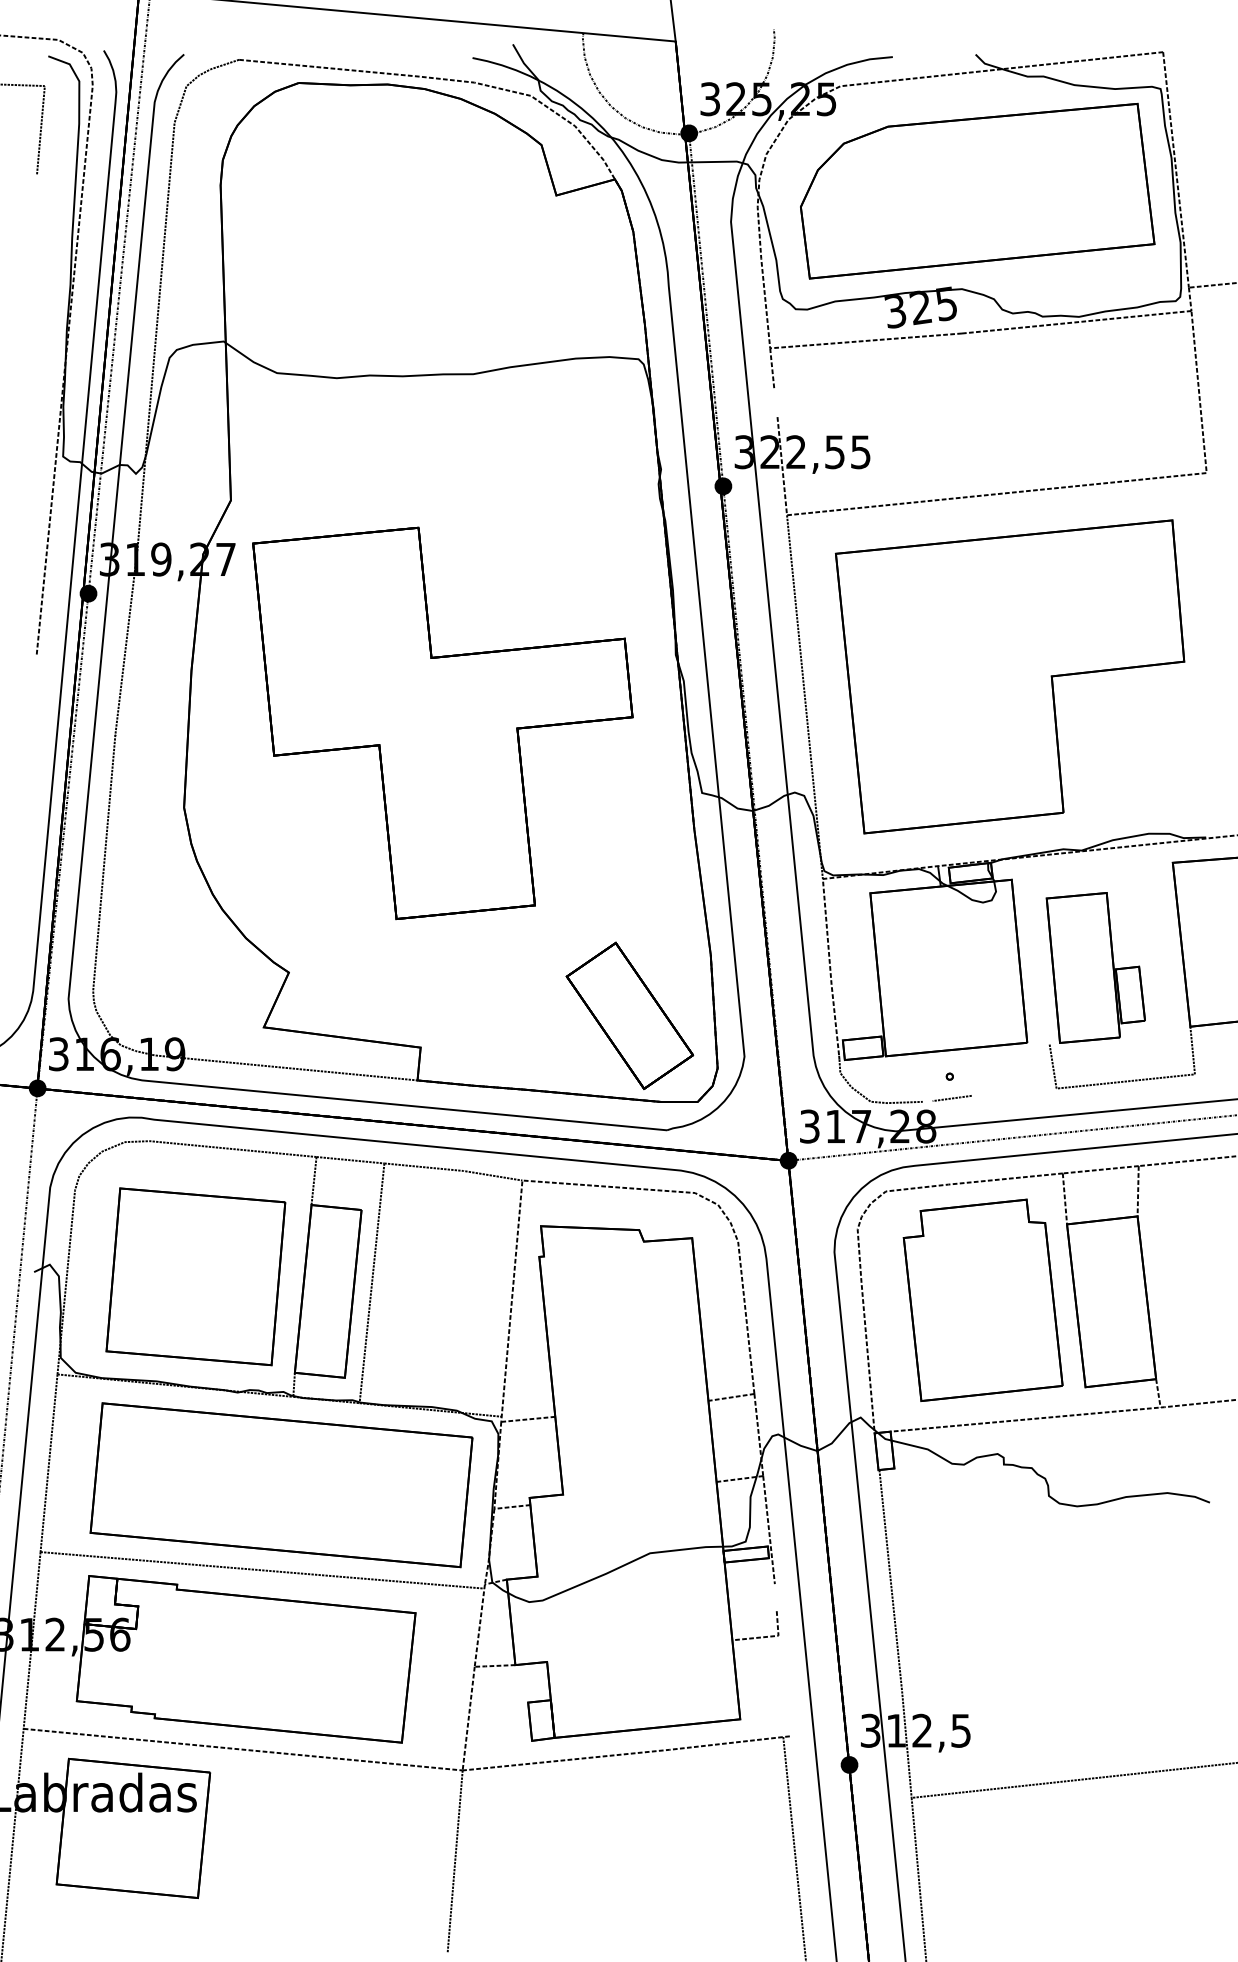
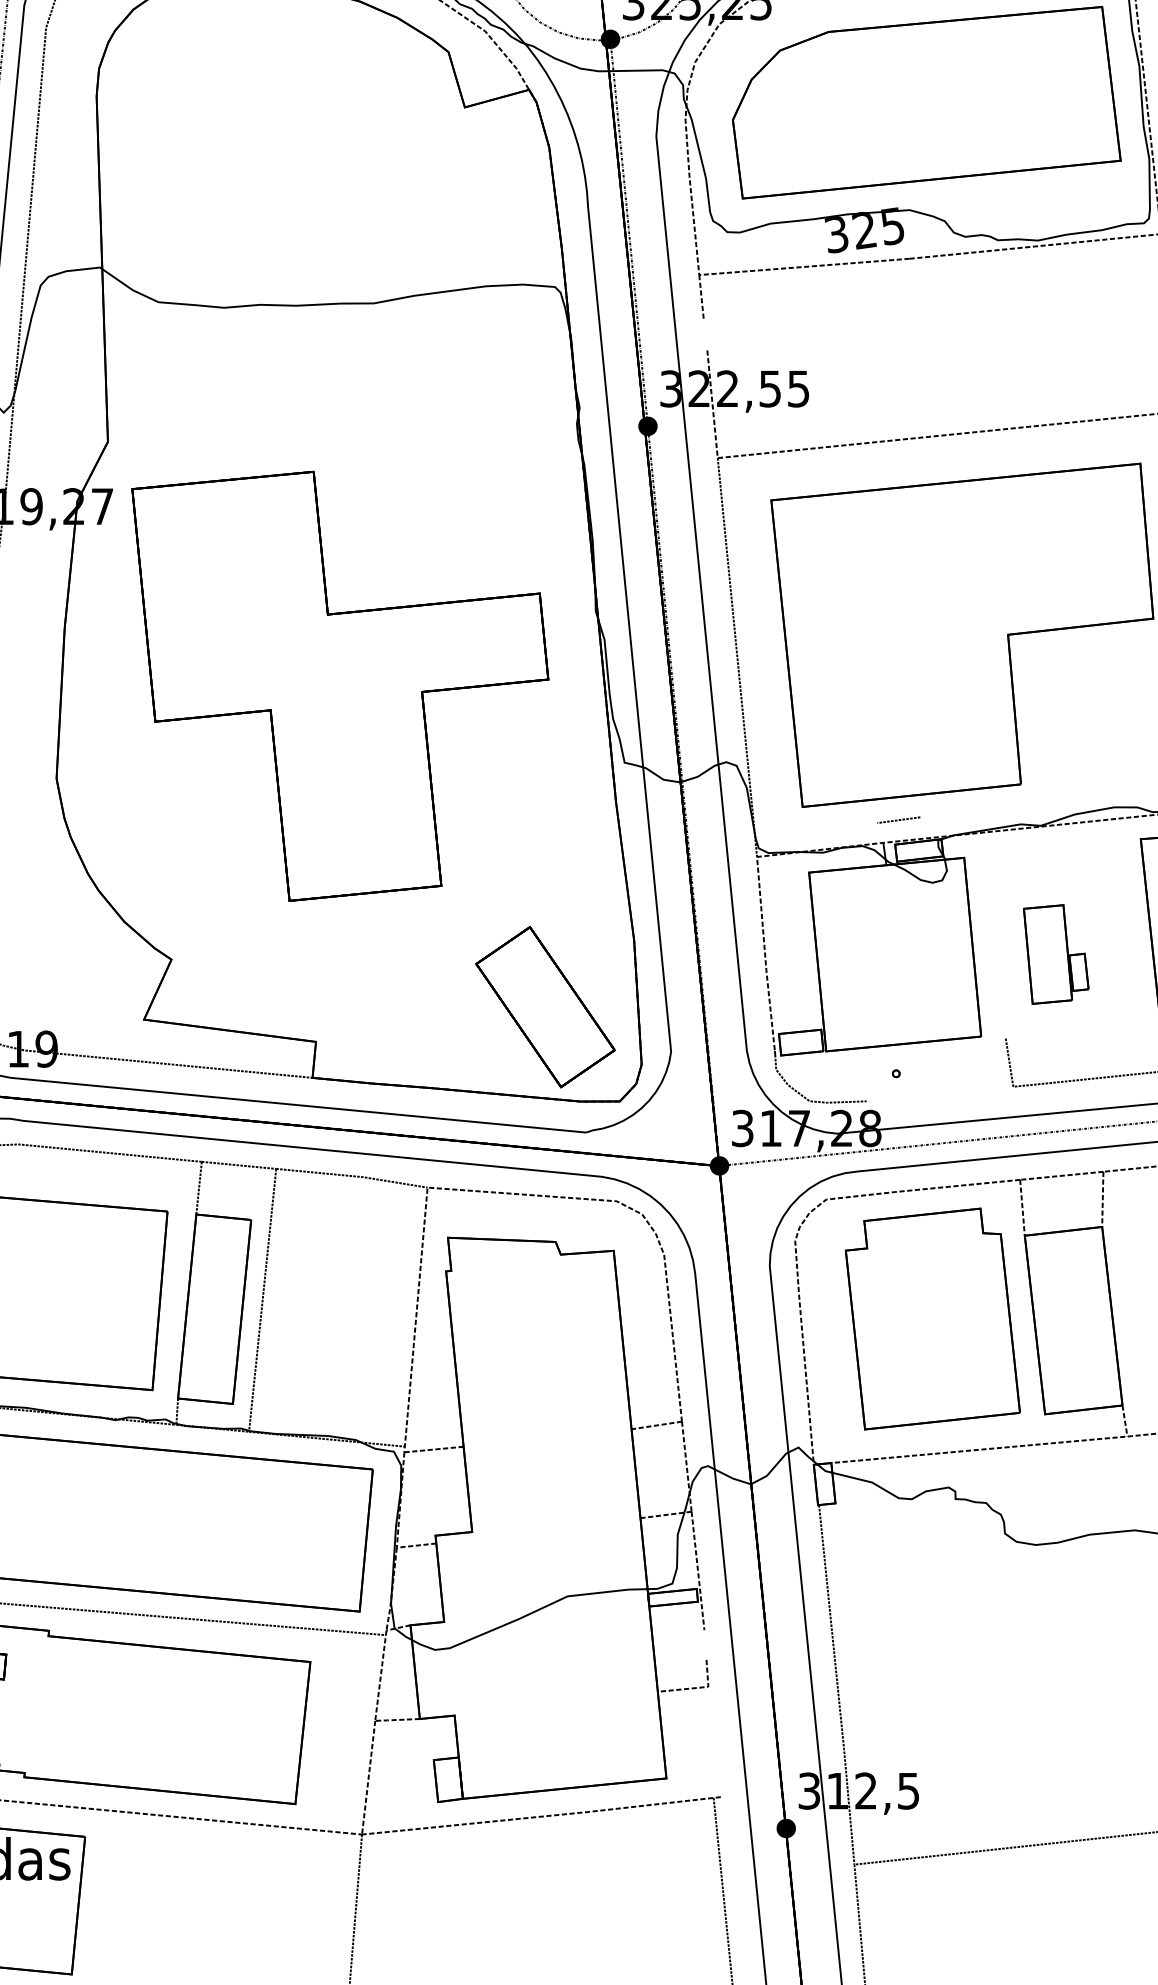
part: (1095, 967) -> (1056, 954), size x0.6
line: (950, 1098) -> (897, 820), moved

